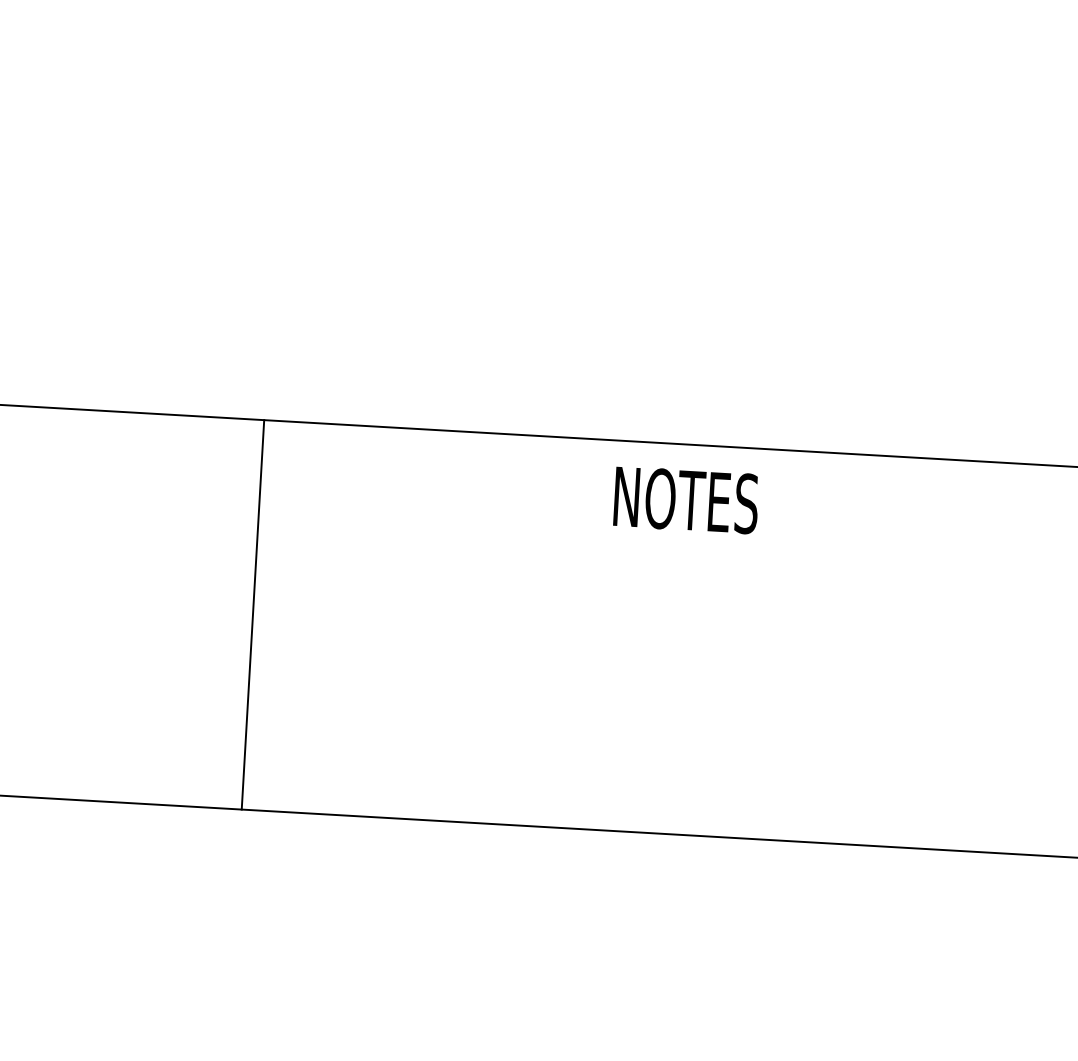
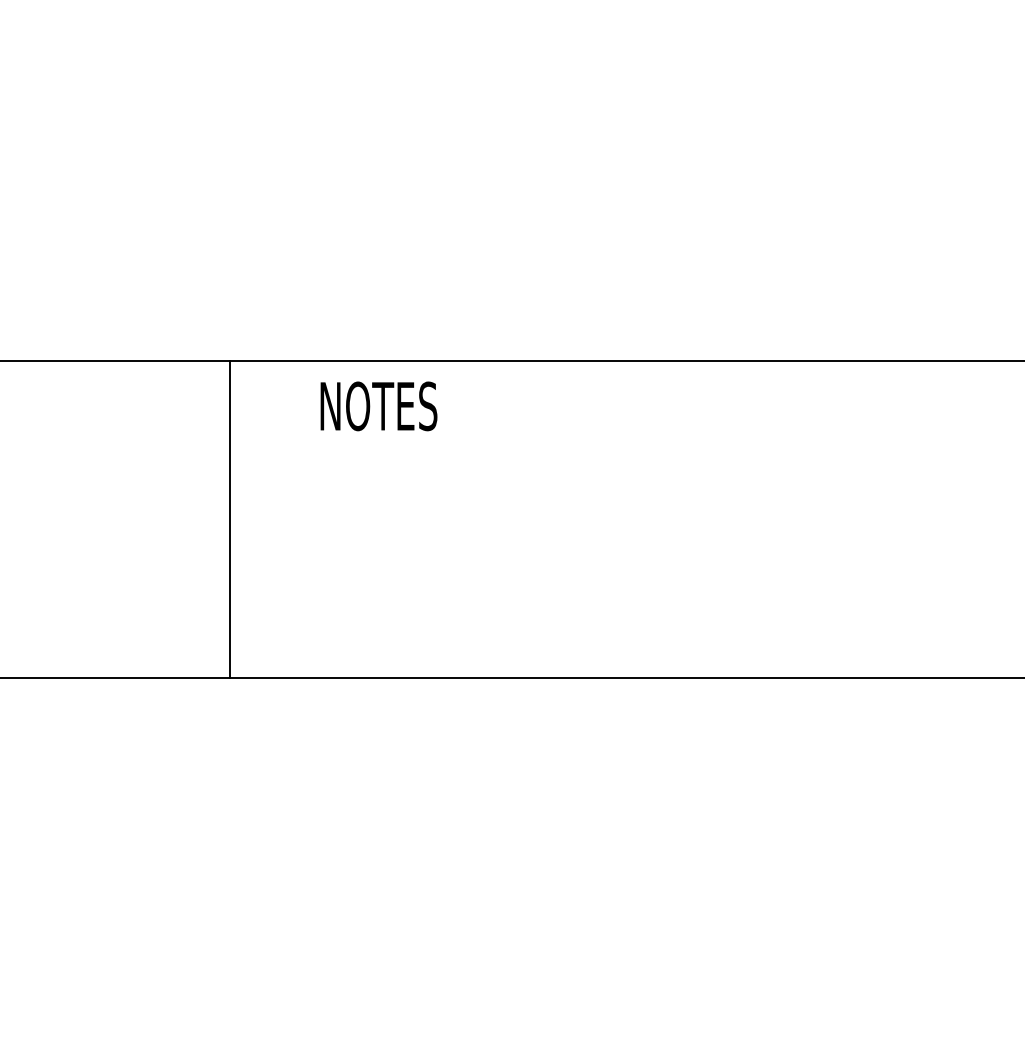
text: (685, 500) -> (378, 406), moved
line: (252, 614) -> (229, 519), moved

